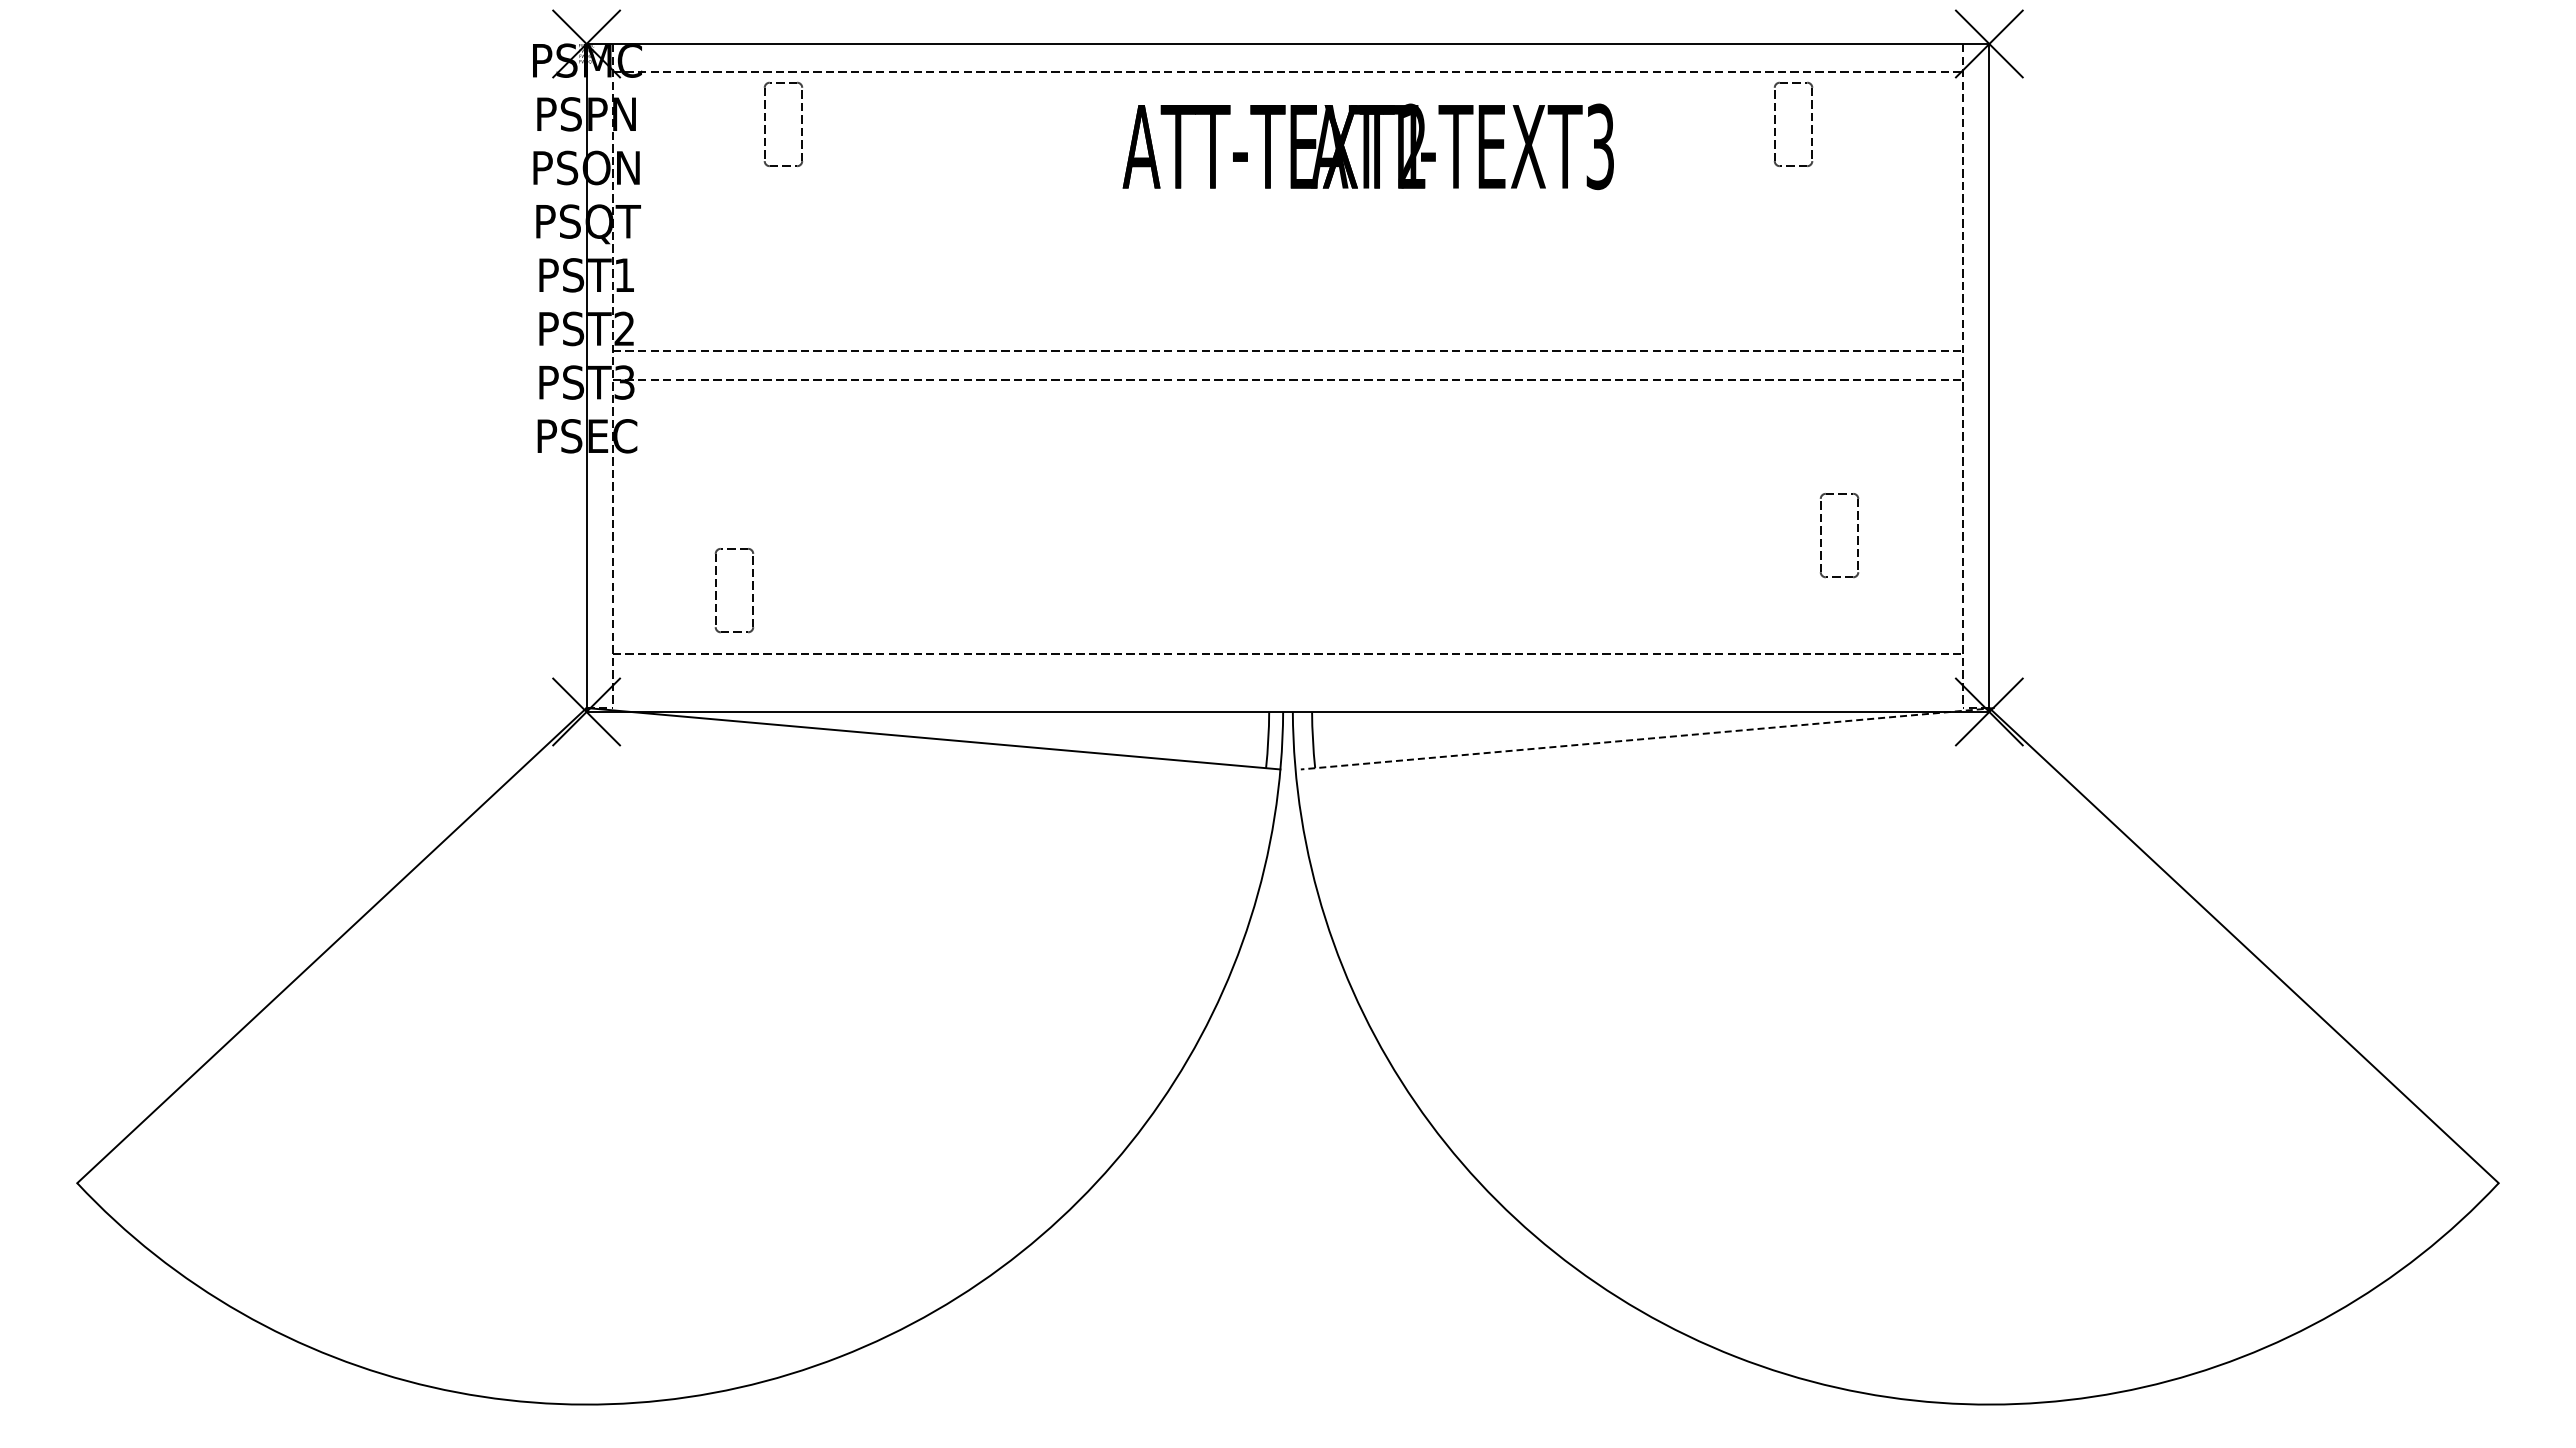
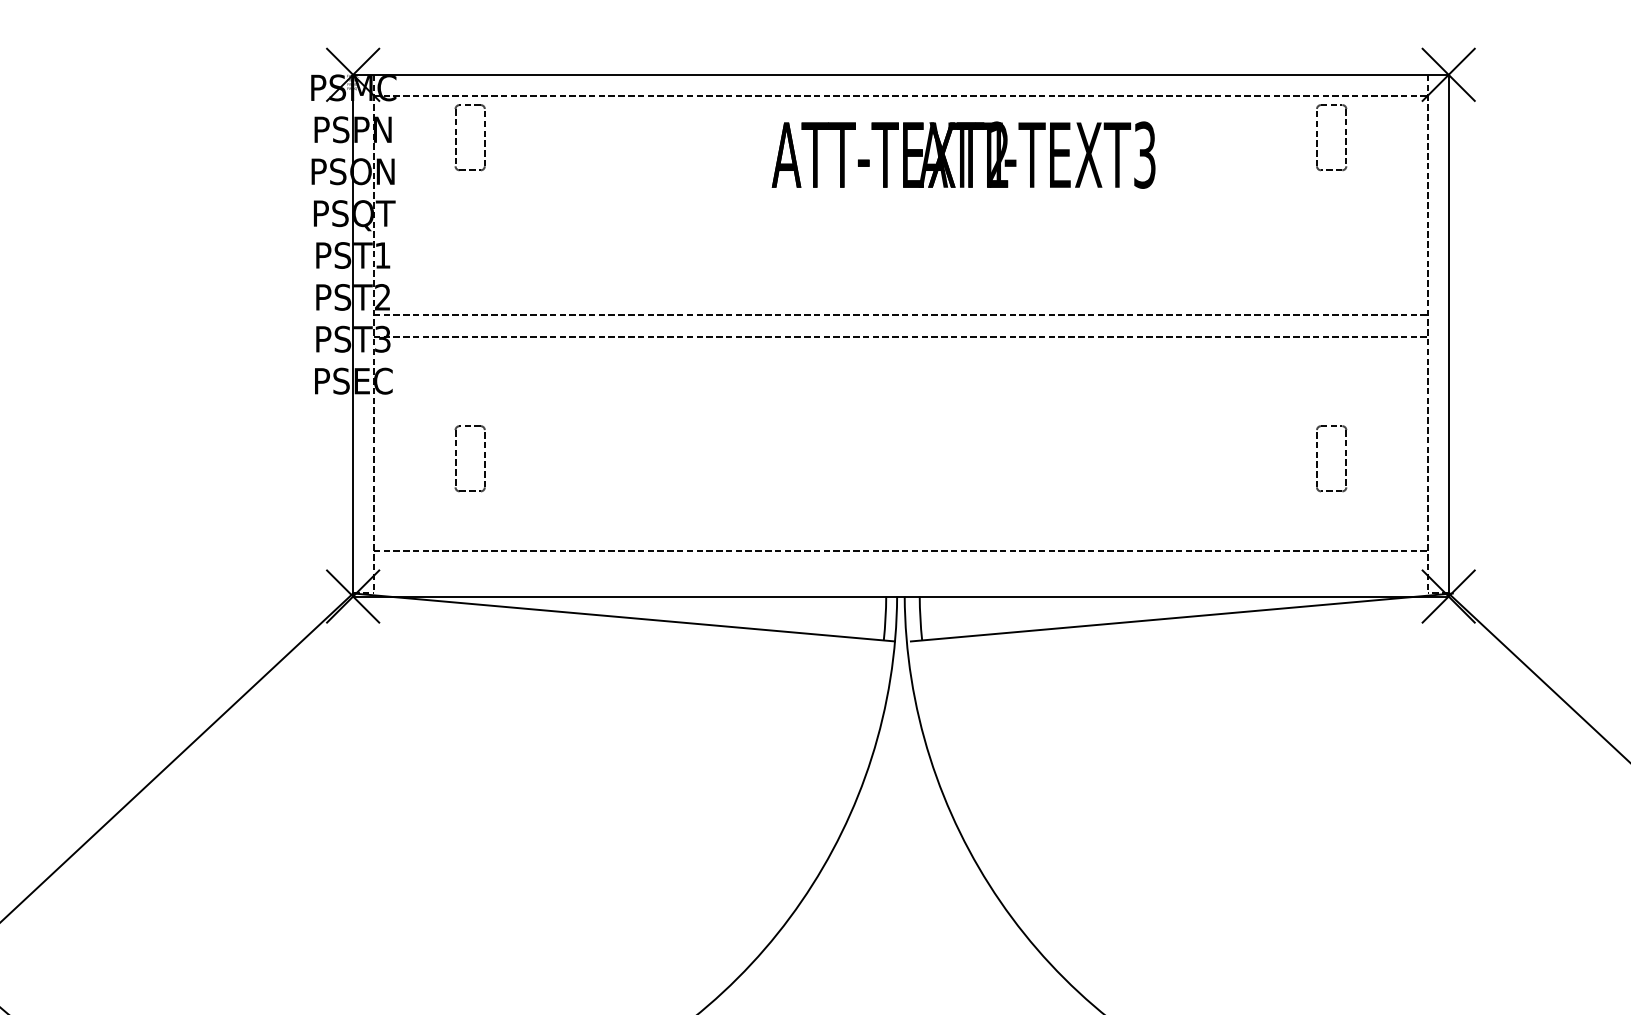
part: (801, 123) -> (484, 136), moved
part: (1775, 123) -> (1317, 136), moved
part: (752, 589) -> (484, 457), moved
line: (1647, 738) -> (1181, 617), dashed -> solid

